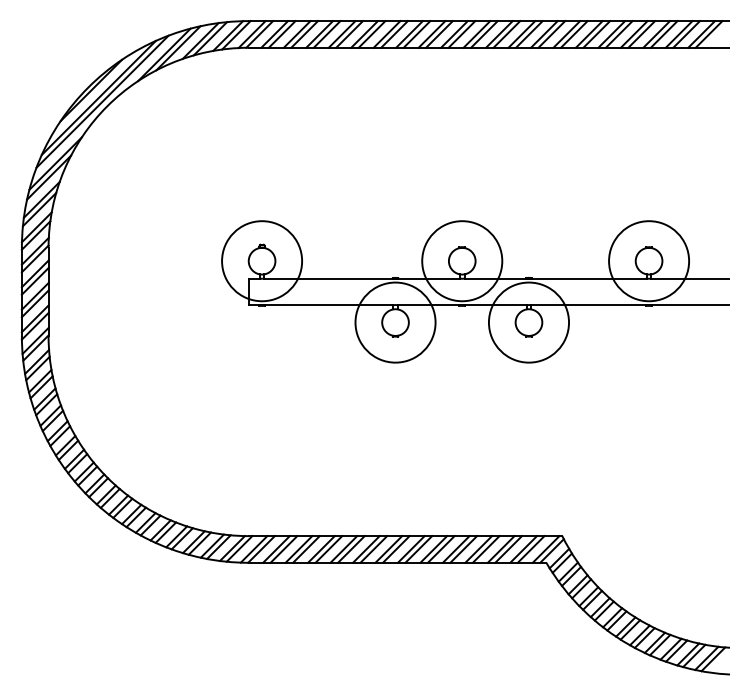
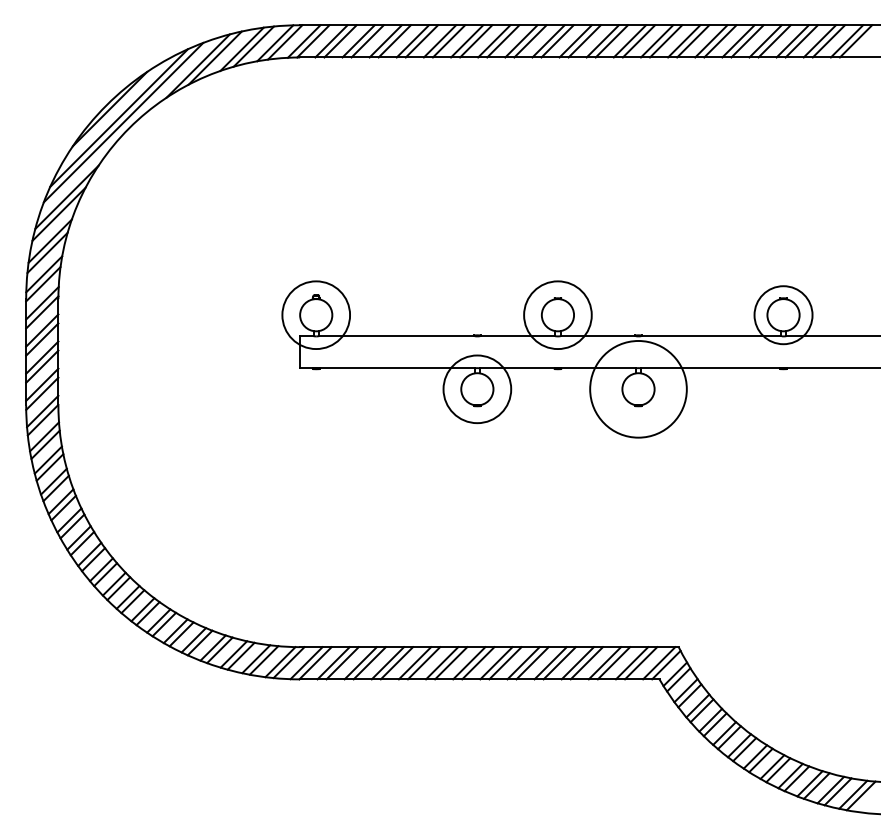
circle: (262, 261) -> (316, 315), size x0.7
circle: (462, 261) -> (558, 315), size x0.7
circle: (649, 261) -> (784, 315), size x0.6
circle: (395, 322) -> (477, 389), size x0.7

